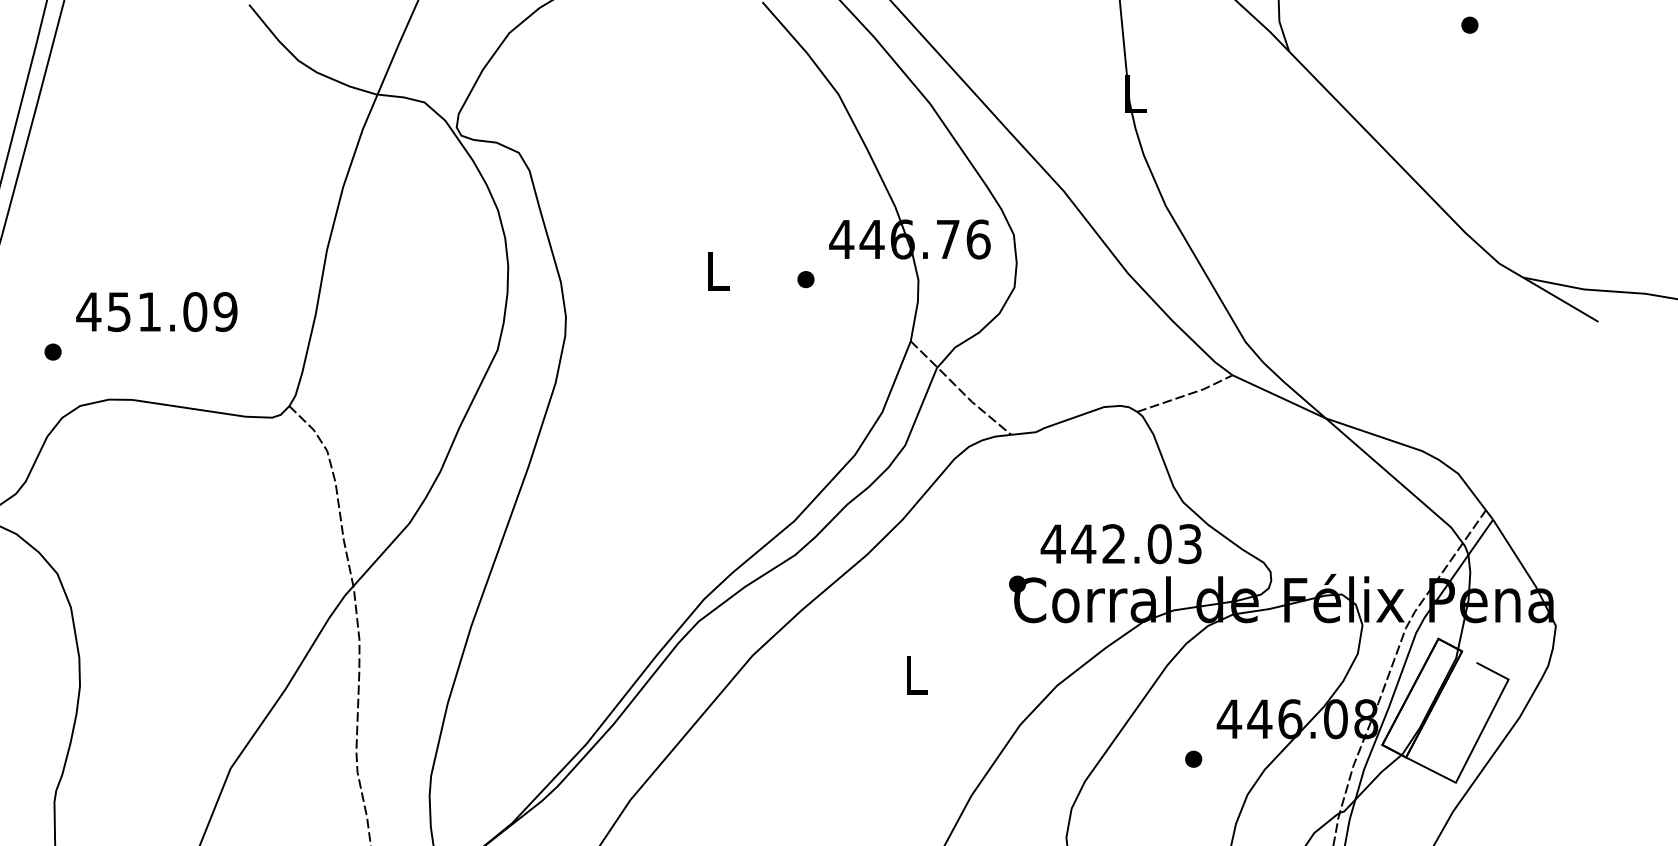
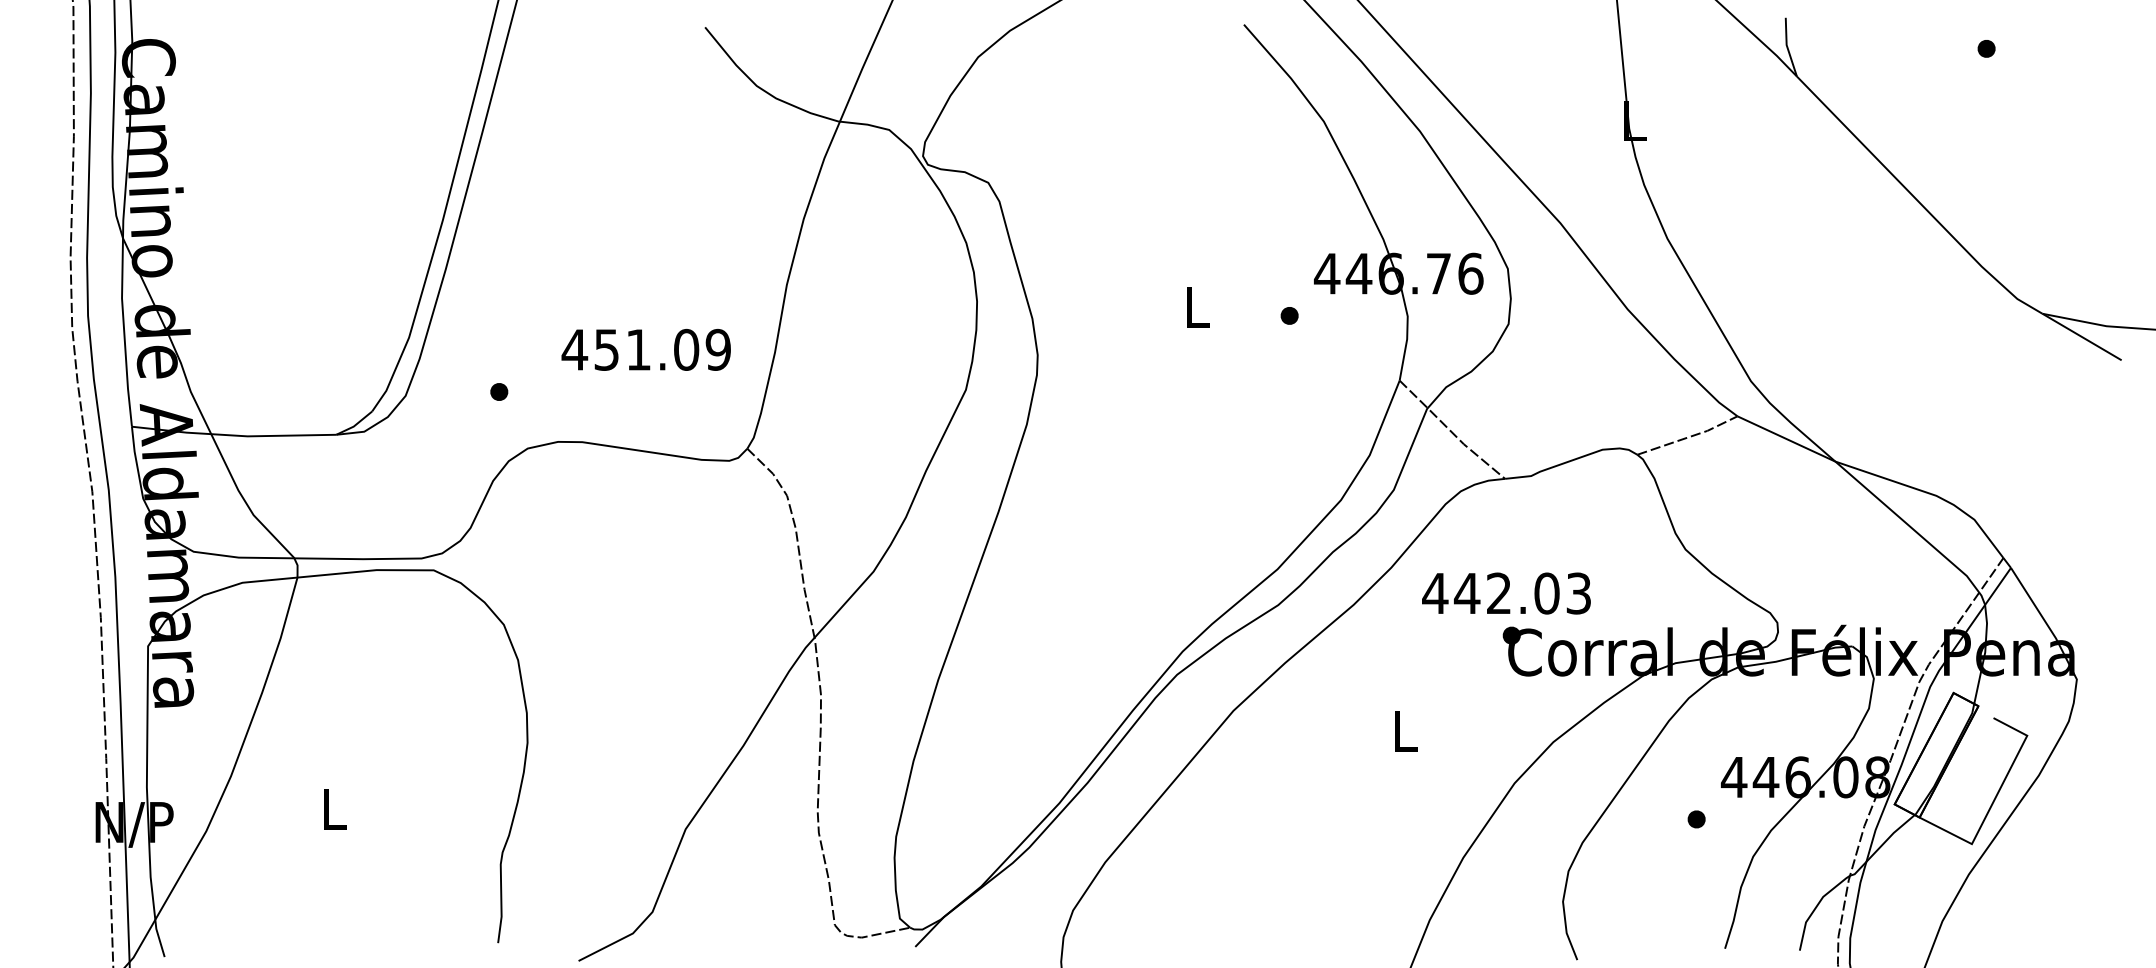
text: (156, 311) -> (645, 349), moved
text: (1121, 544) -> (1506, 593), moved

